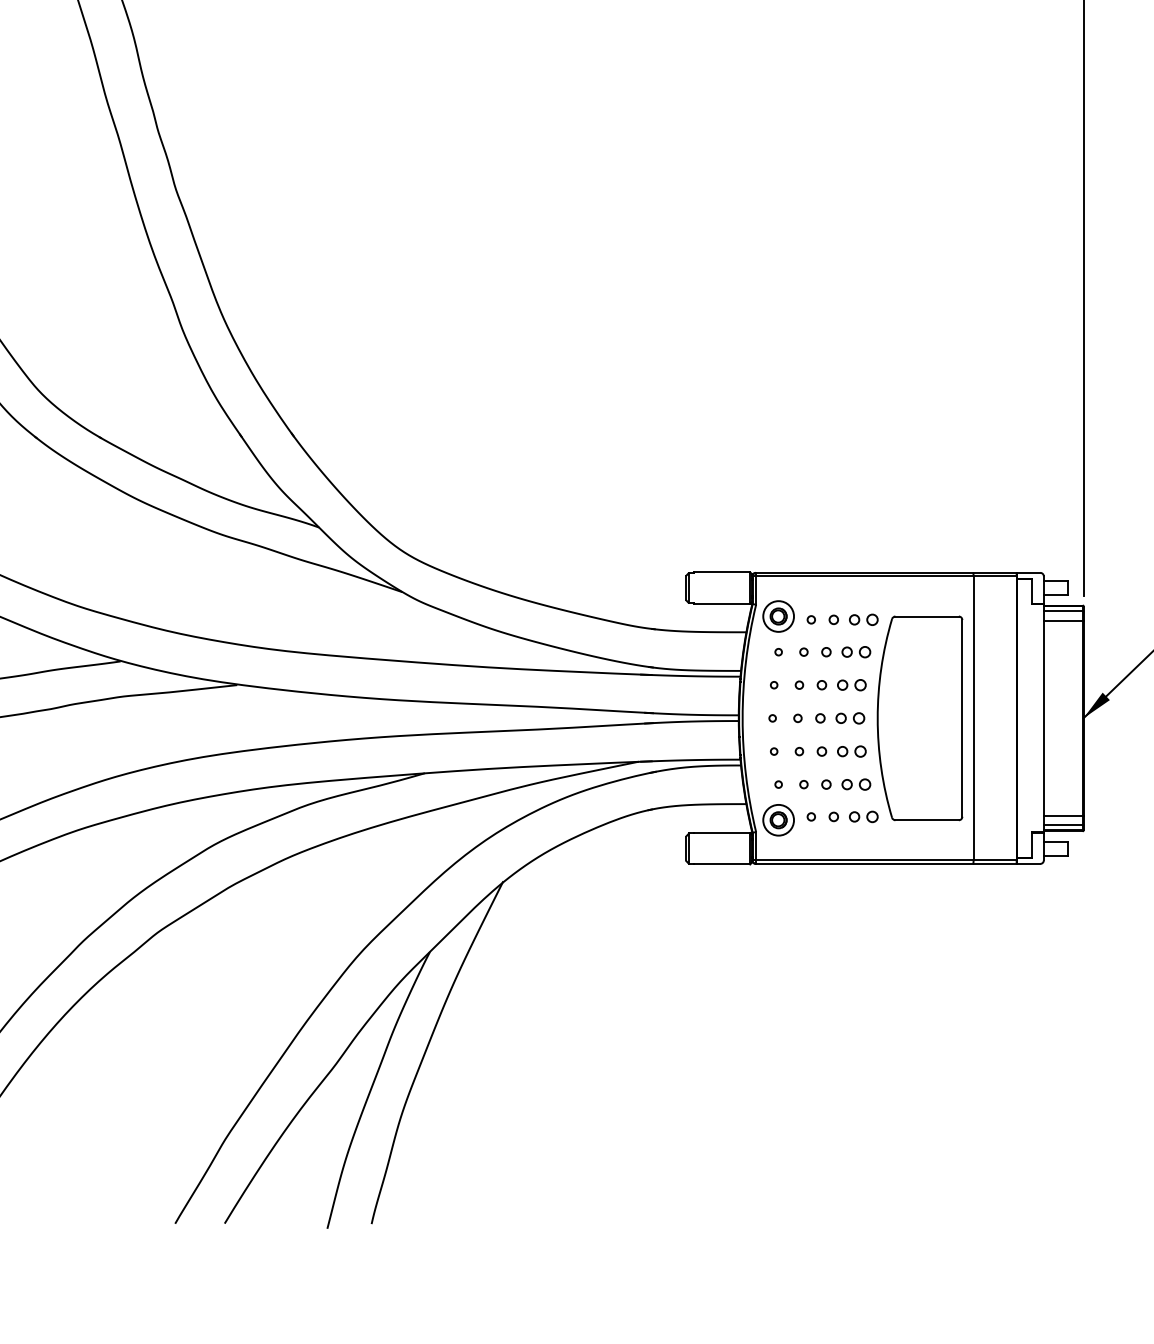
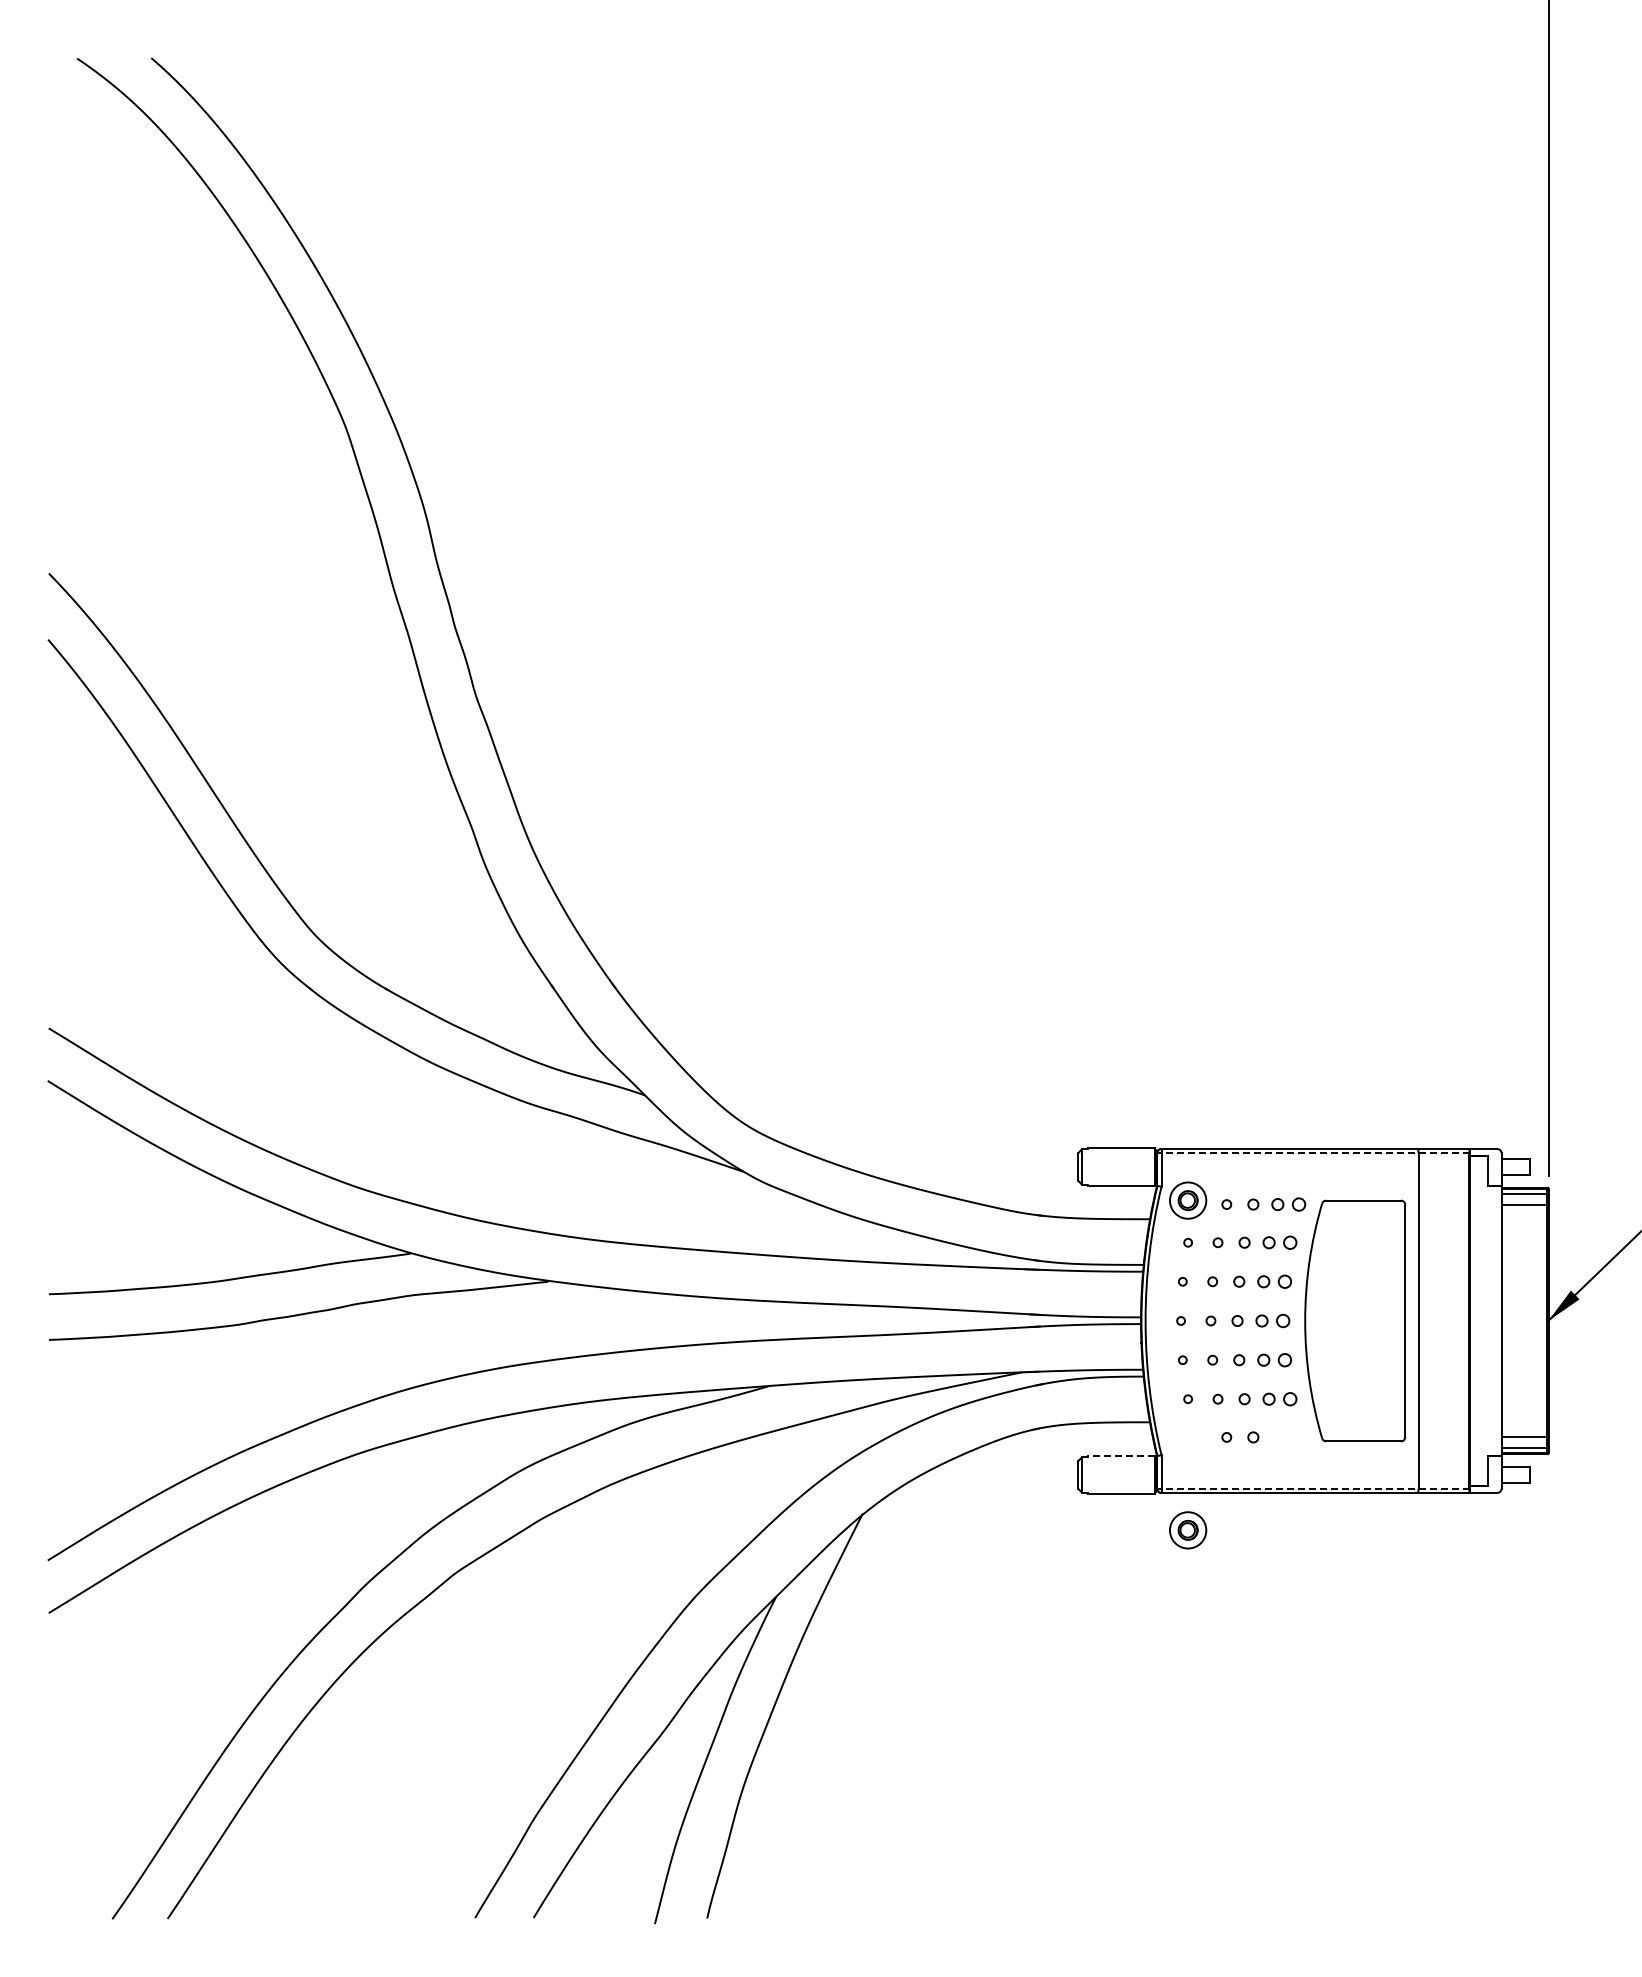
line: (884, 576) -> (1313, 1153), solid -> dashed
part: (863, 816) -> (1288, 1437), removed
part: (778, 820) -> (1188, 1530), moved
line: (721, 833) -> (1120, 1456), solid -> dashed
line: (884, 860) -> (1313, 1488), solid -> dashed

